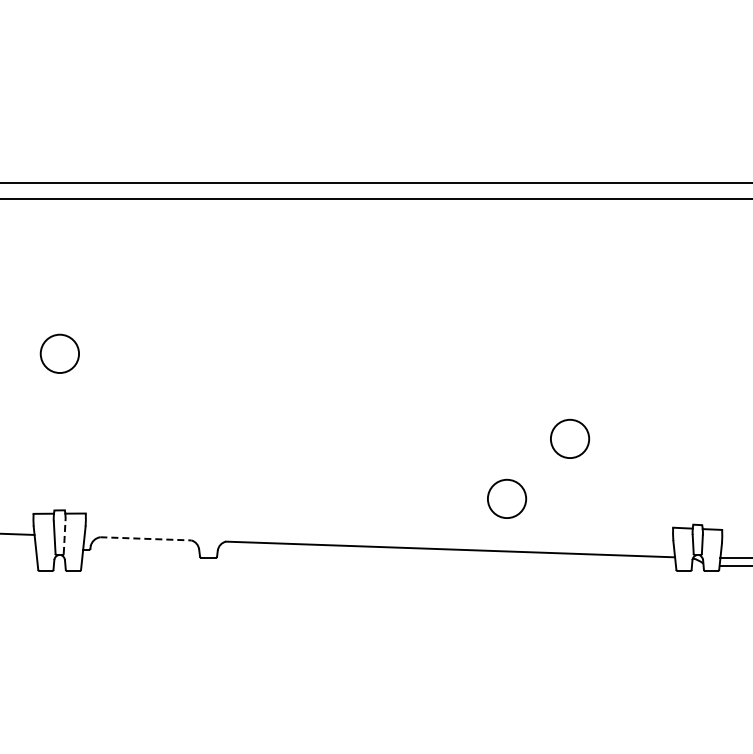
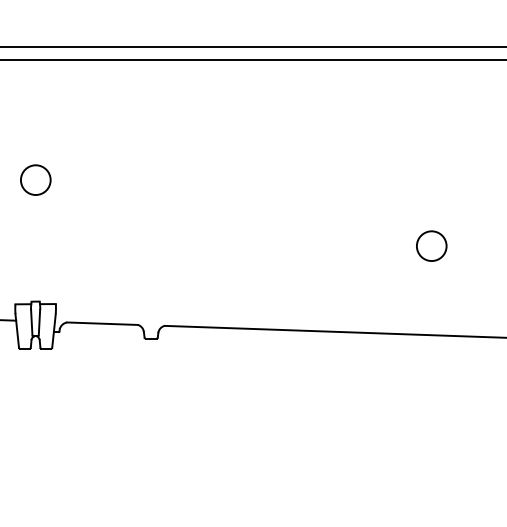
circle: (507, 498) -> (383, 292), removed
line: (64, 537) -> (39, 322), dashed -> solid
line: (145, 538) -> (102, 323), dashed -> solid

